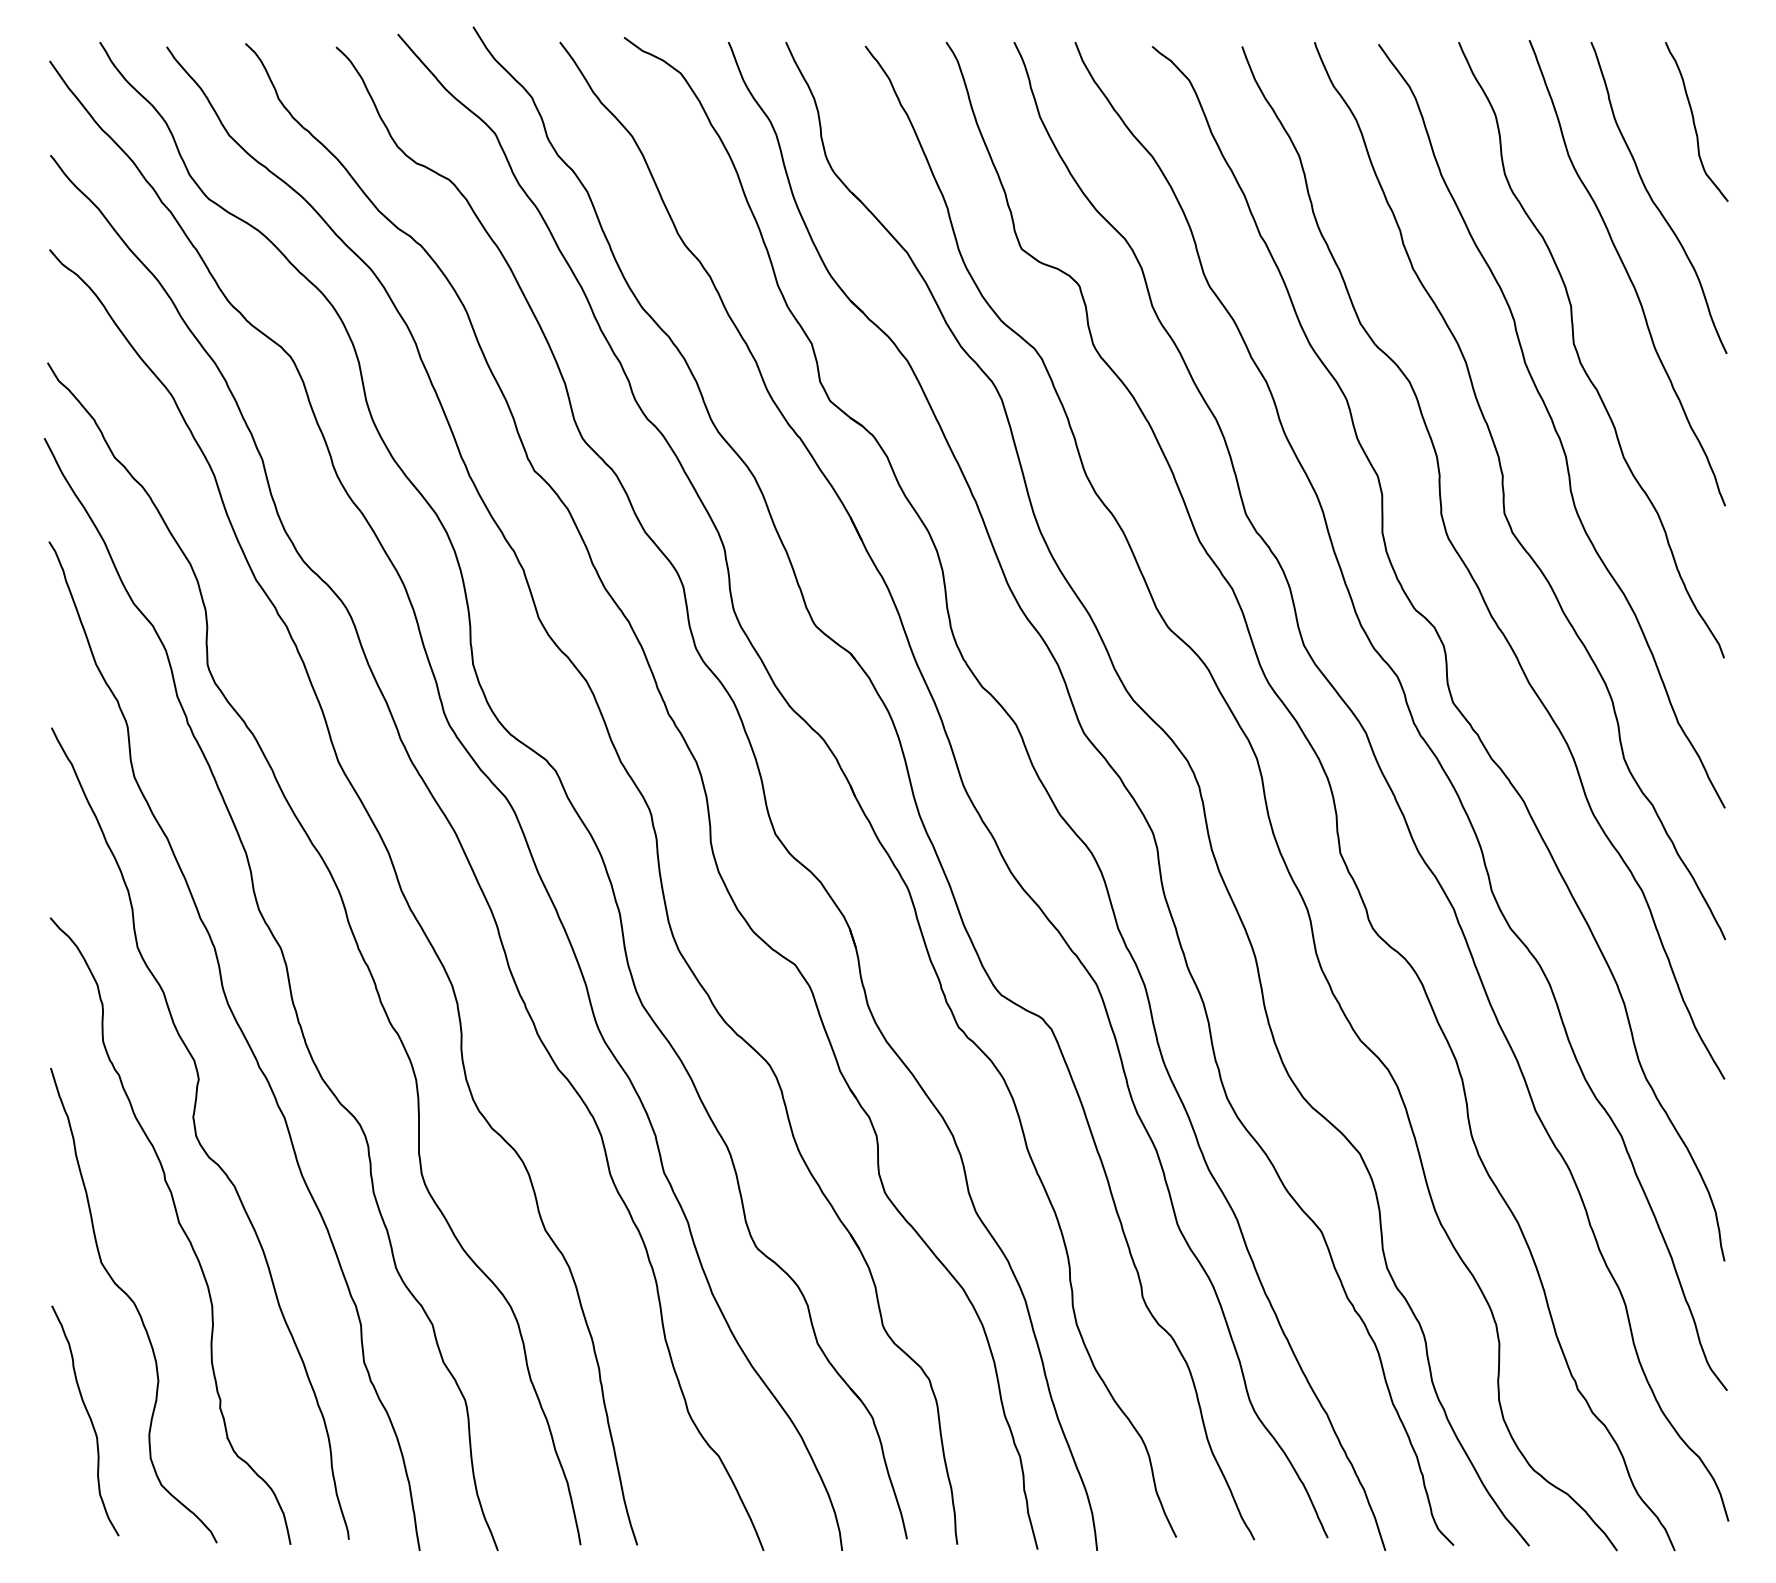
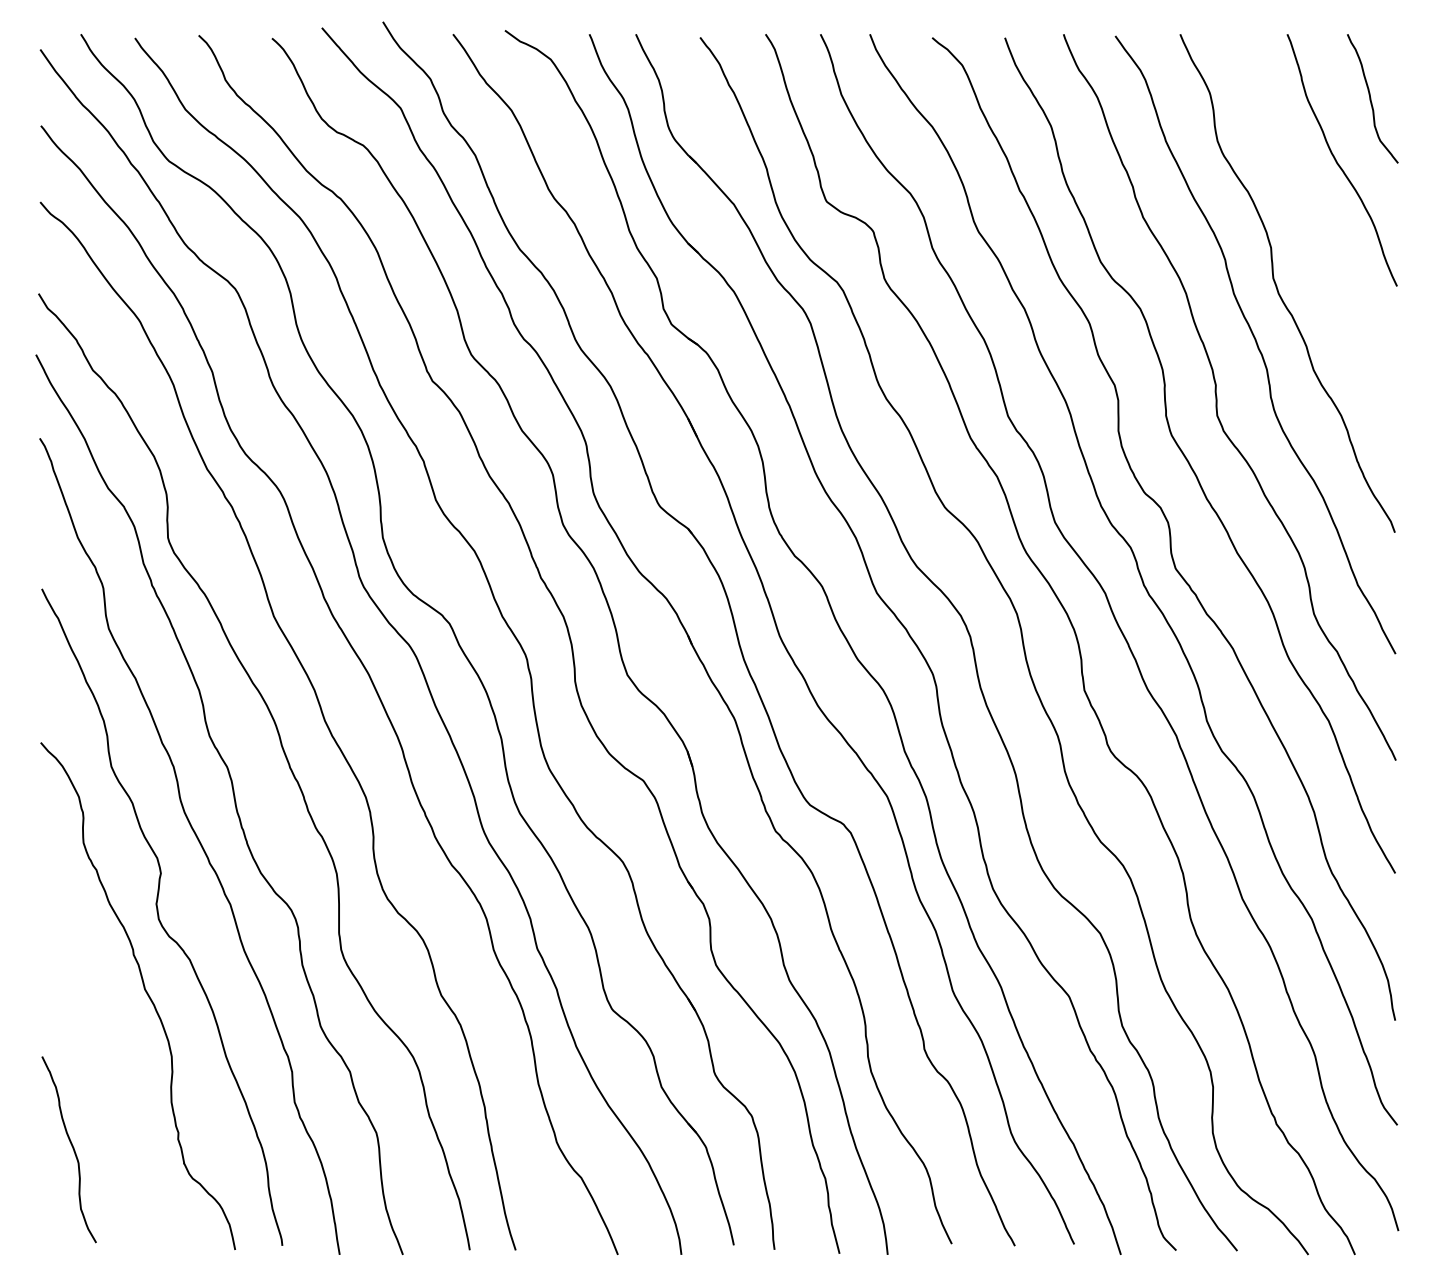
curve: (1626, 273) -> (1315, 221), removed
curve: (133, 1304) -> (108, 1055), removed

